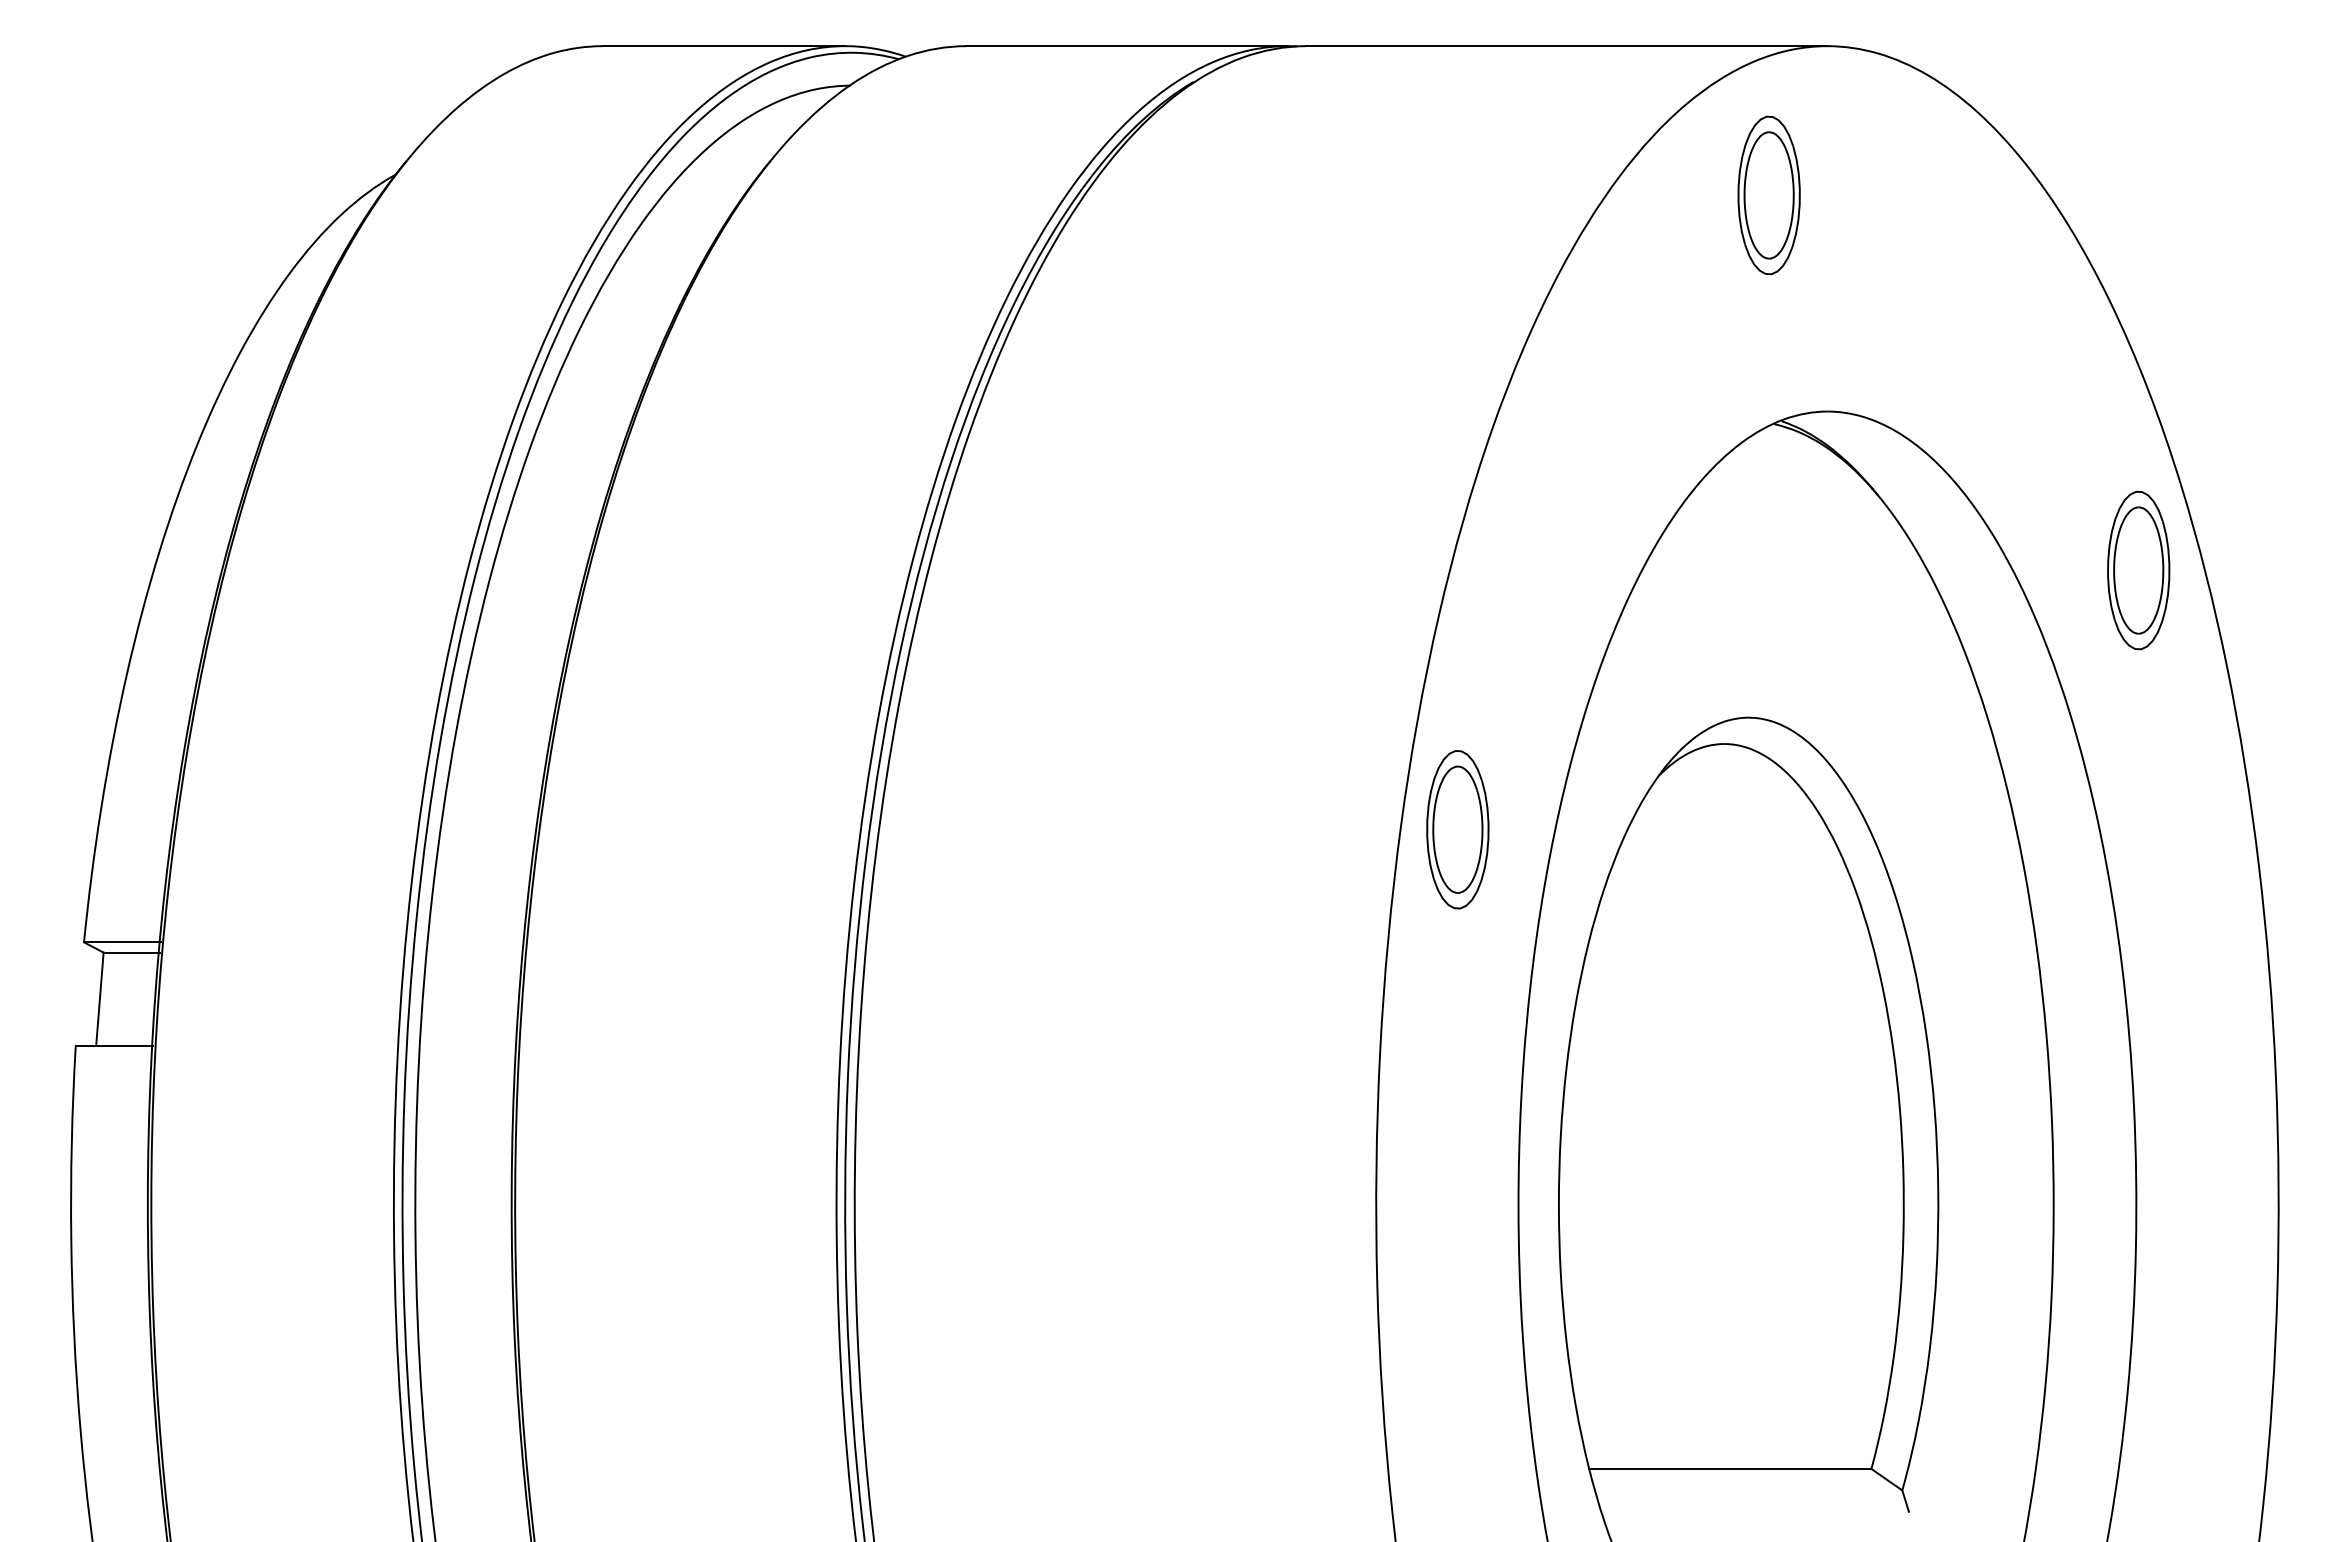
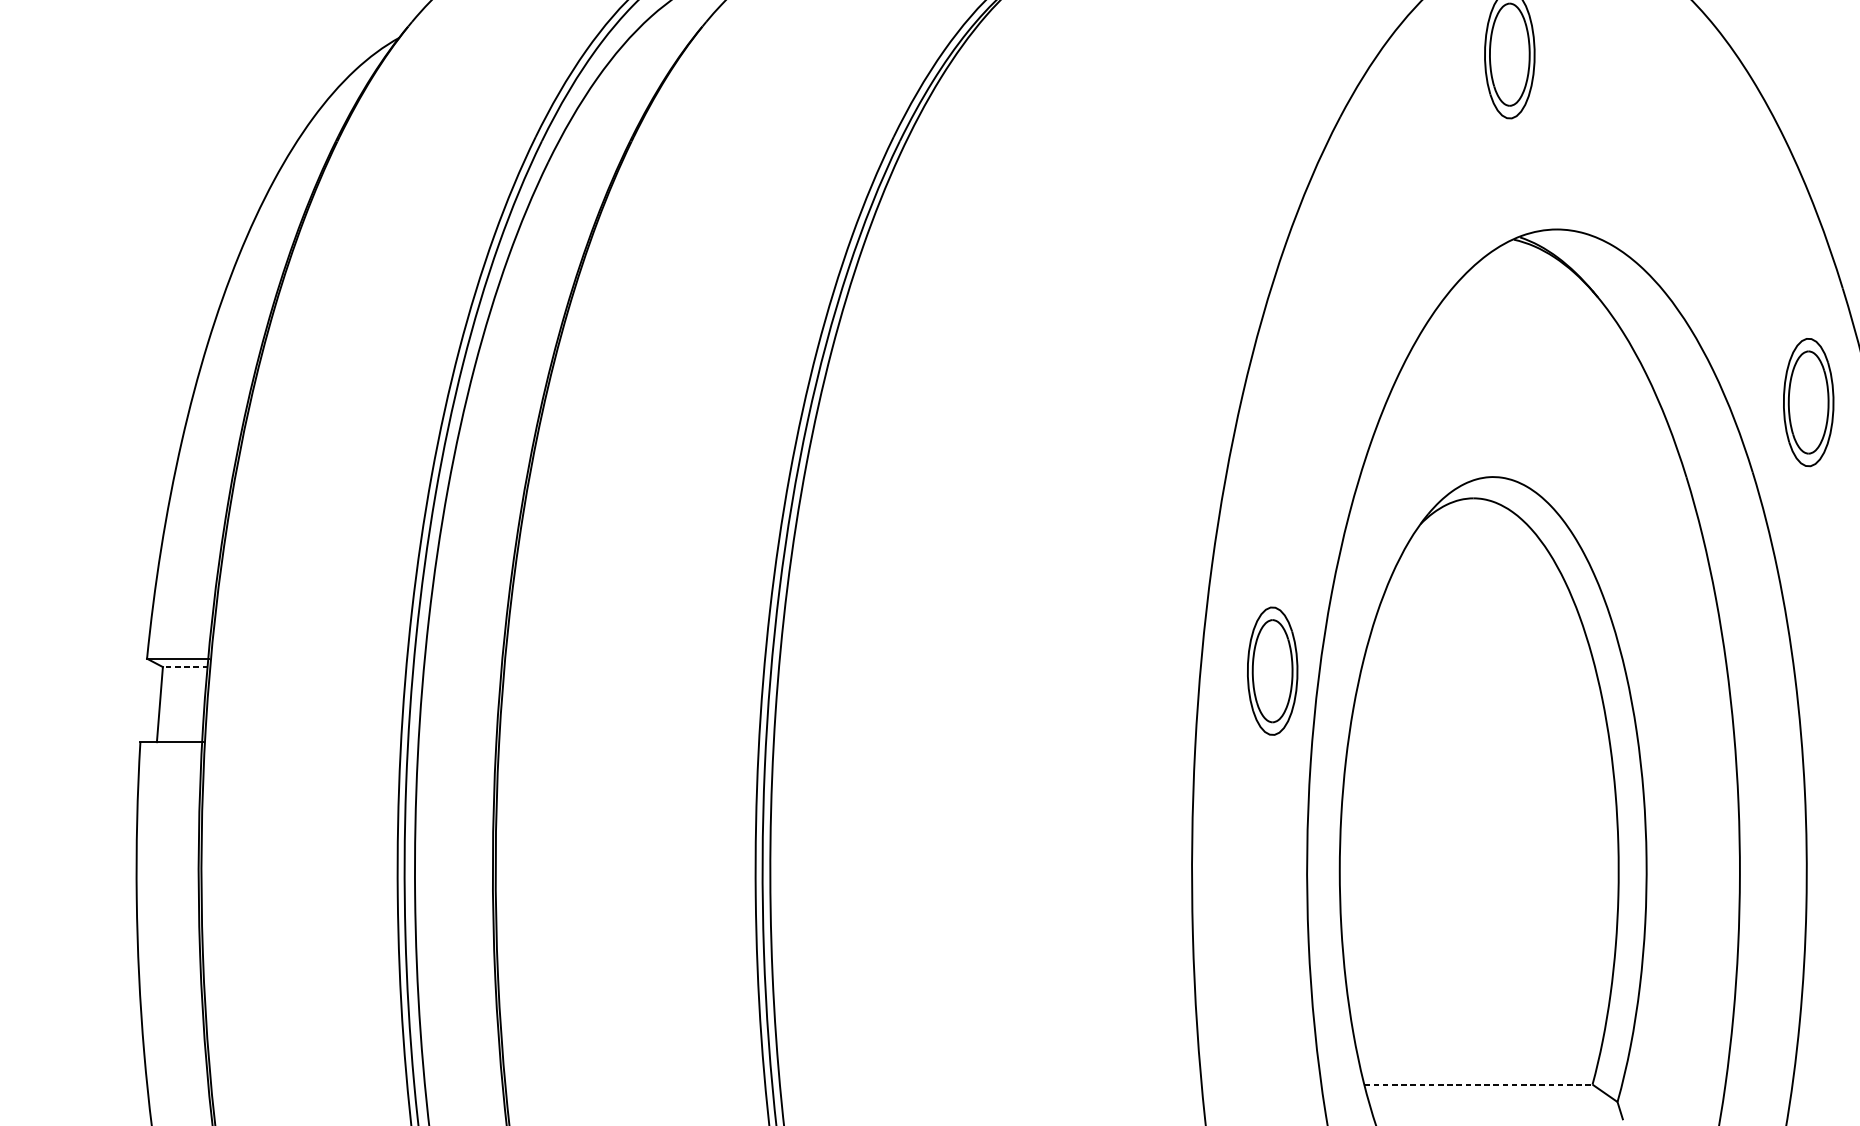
part: (2138, 570) -> (1808, 402), moved
part: (1457, 829) -> (1272, 671), moved
line: (131, 952) -> (185, 666), solid -> dashed
line: (1730, 1468) -> (1478, 1084), solid -> dashed

